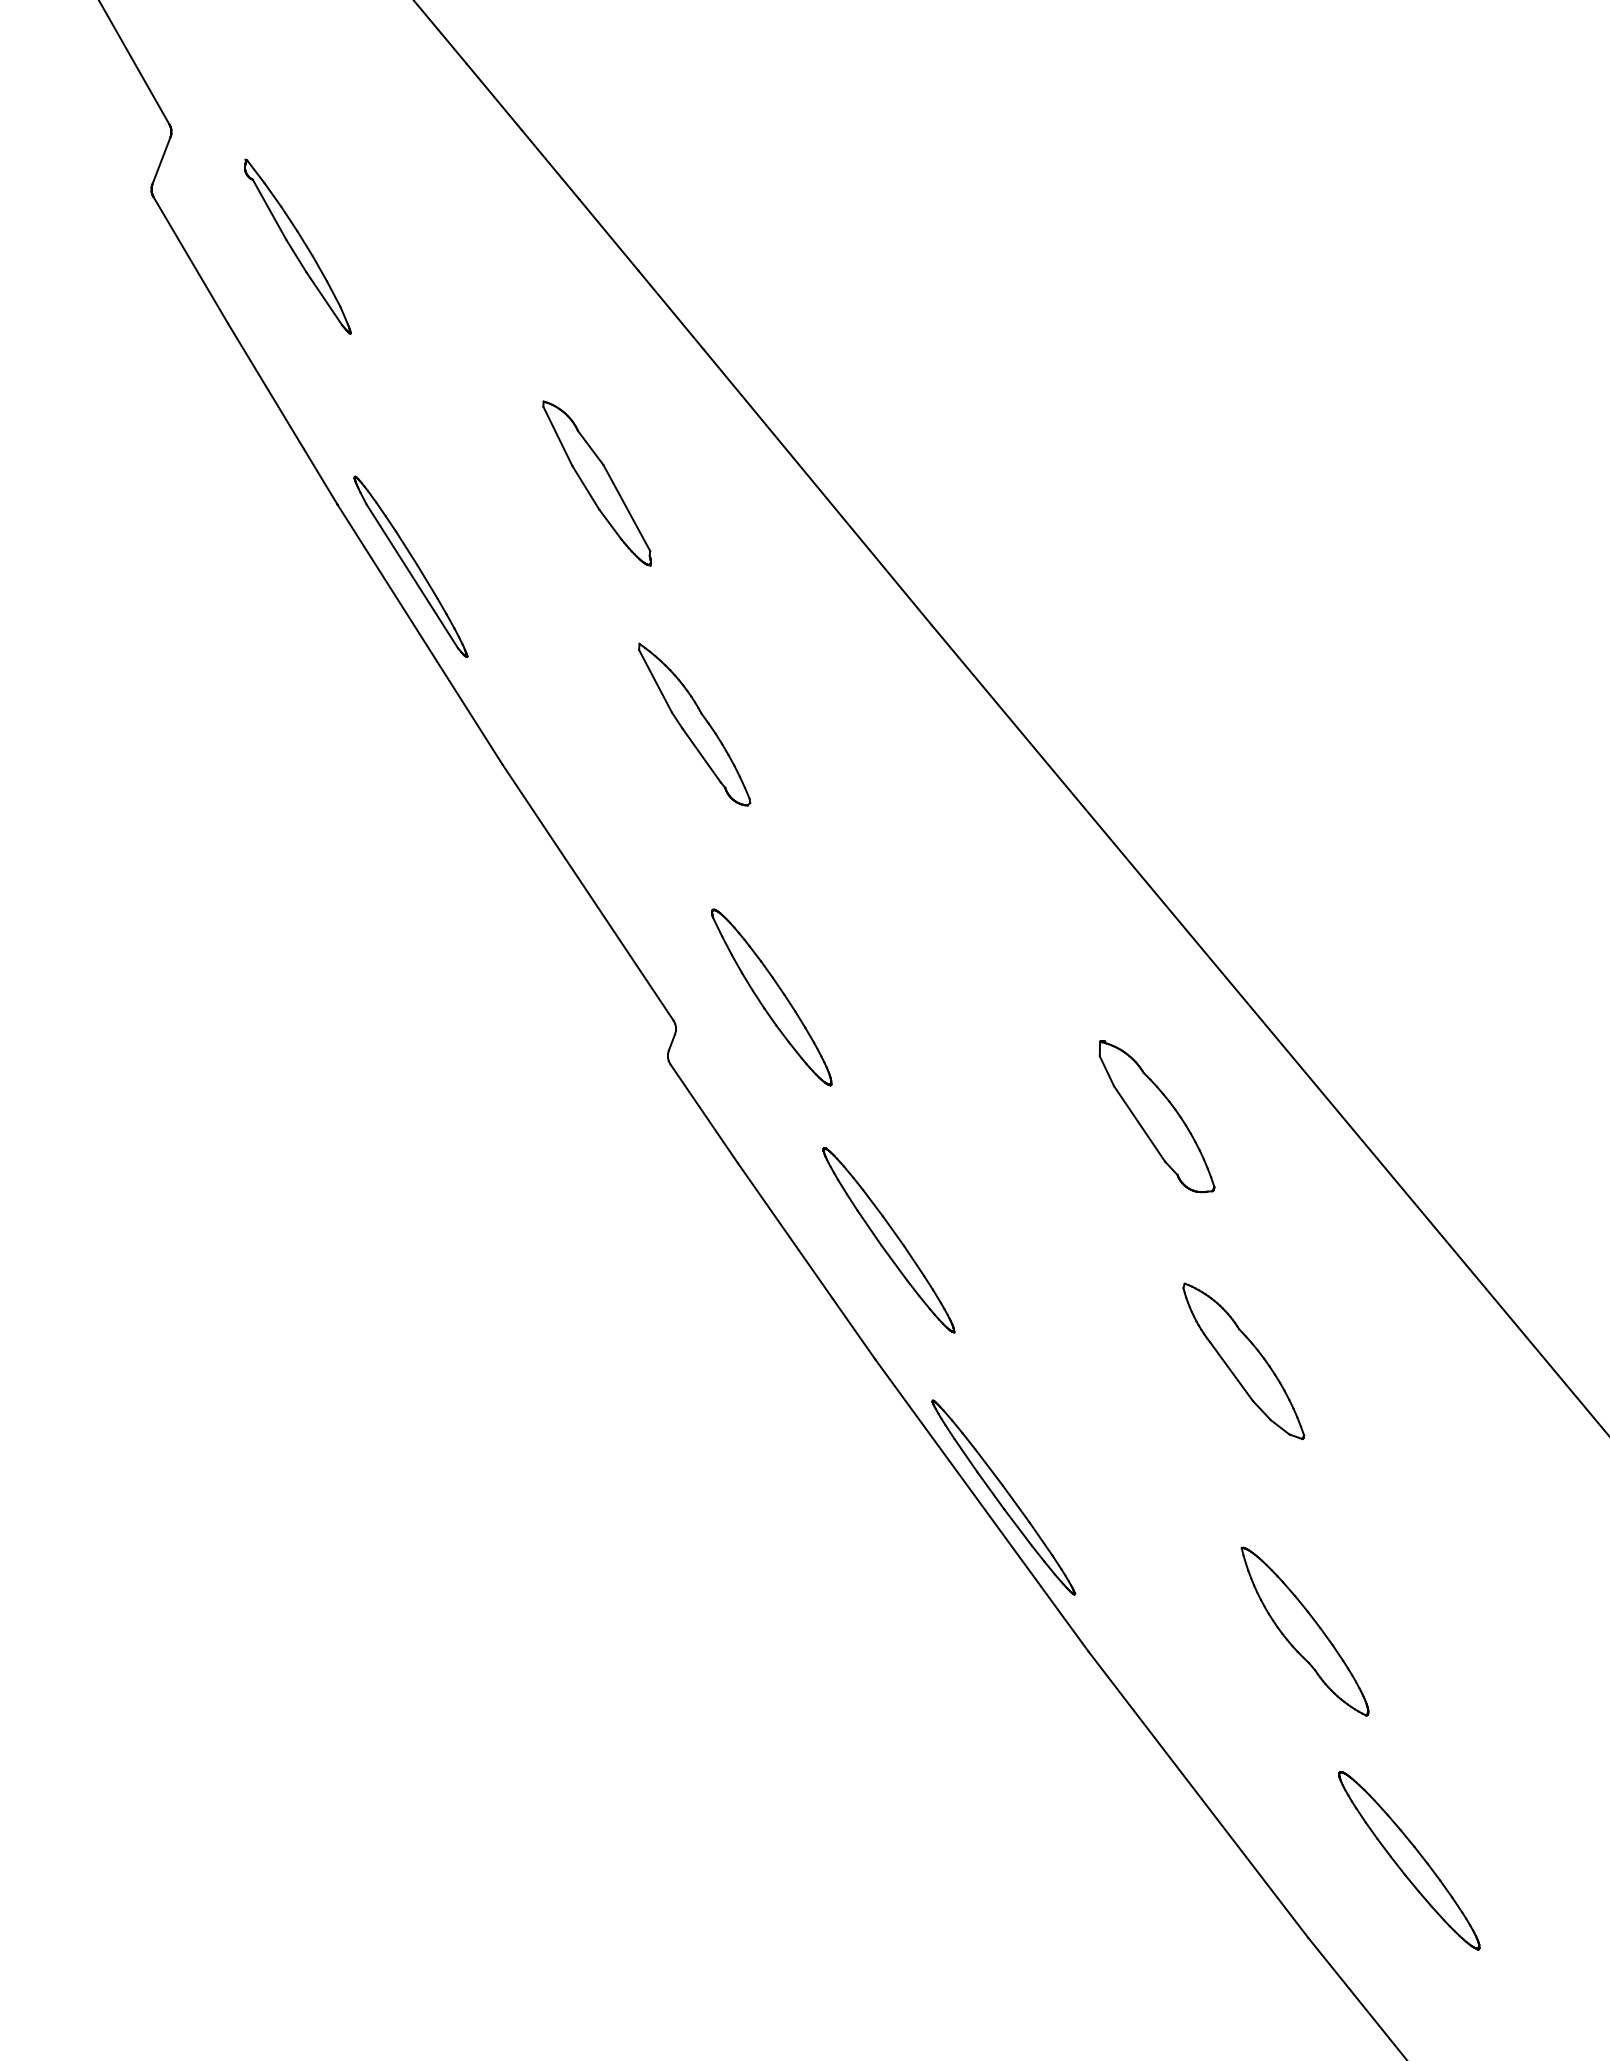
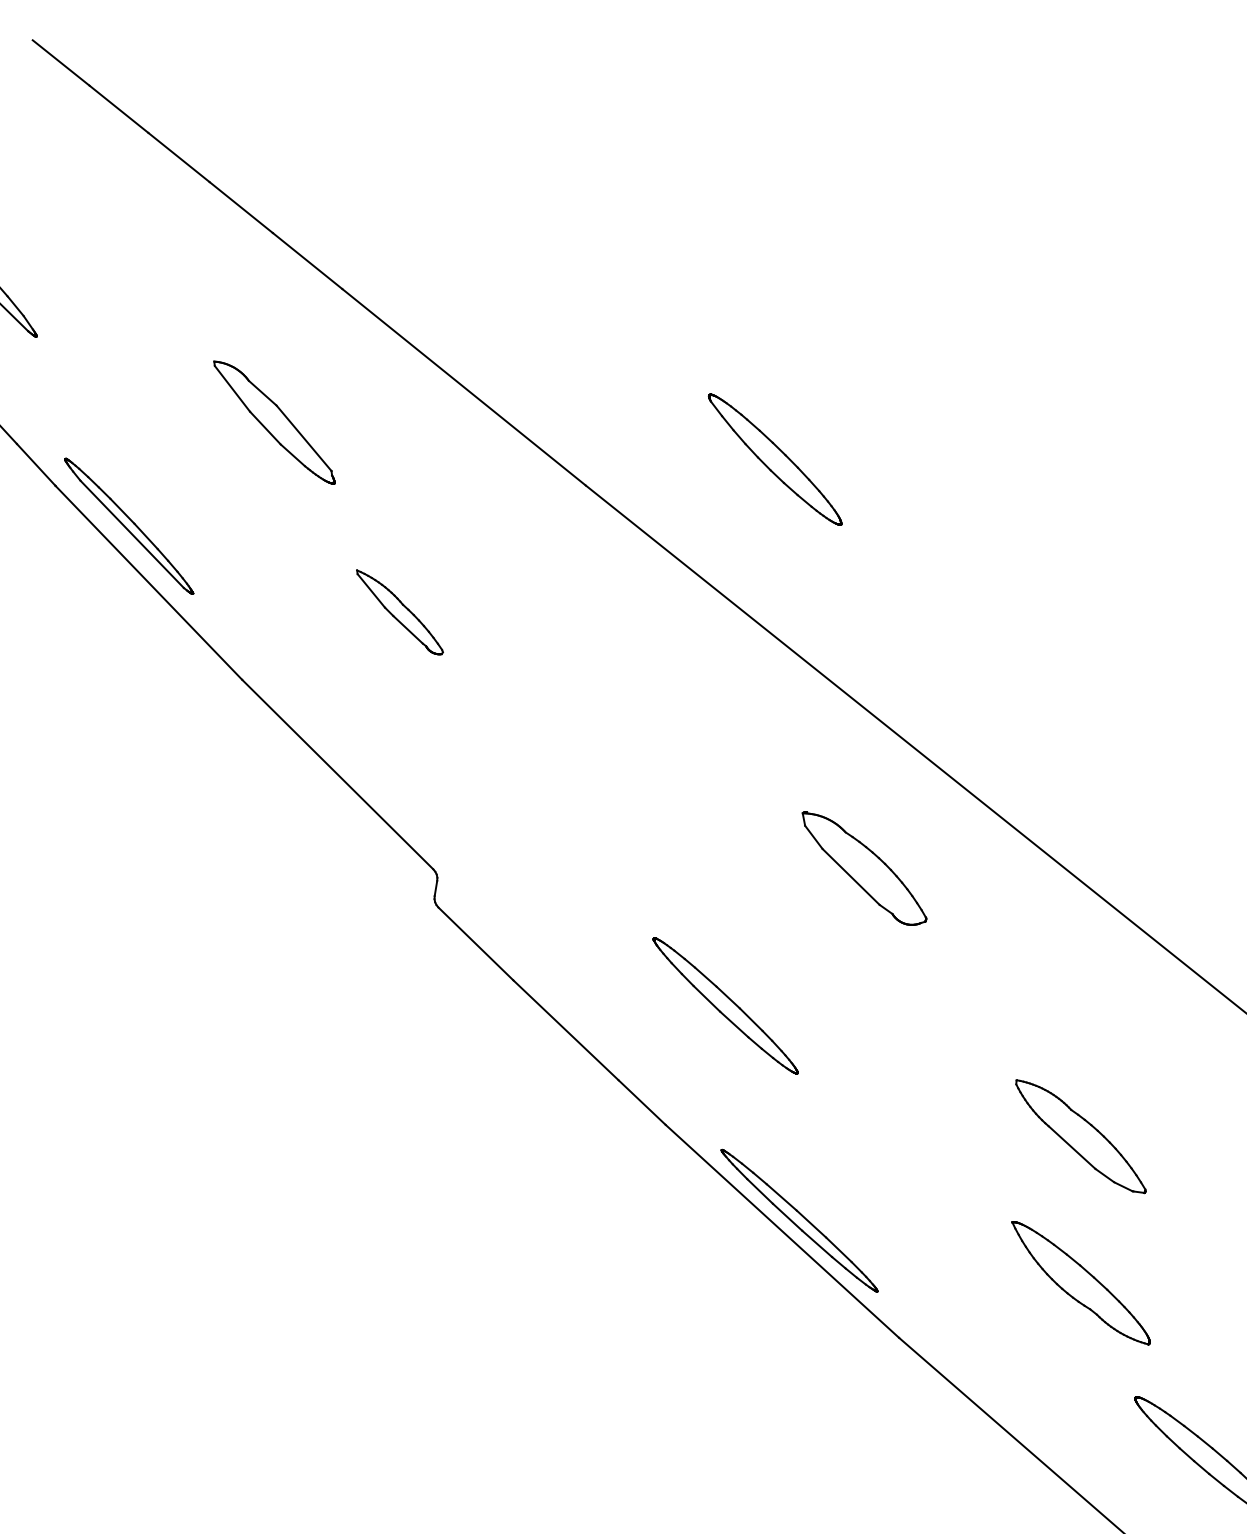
part: (694, 724) -> (399, 612), size x0.7
part: (771, 997) -> (775, 459), moved
part: (888, 1240) -> (725, 1006), moved
part: (1243, 1361) -> (1080, 1136), moved

